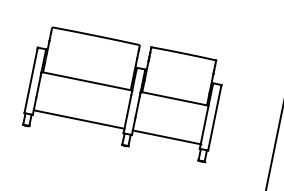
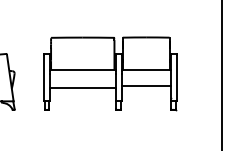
line: (78, 120) -> (82, 88), moved
line: (165, 137) -> (145, 86), moved

